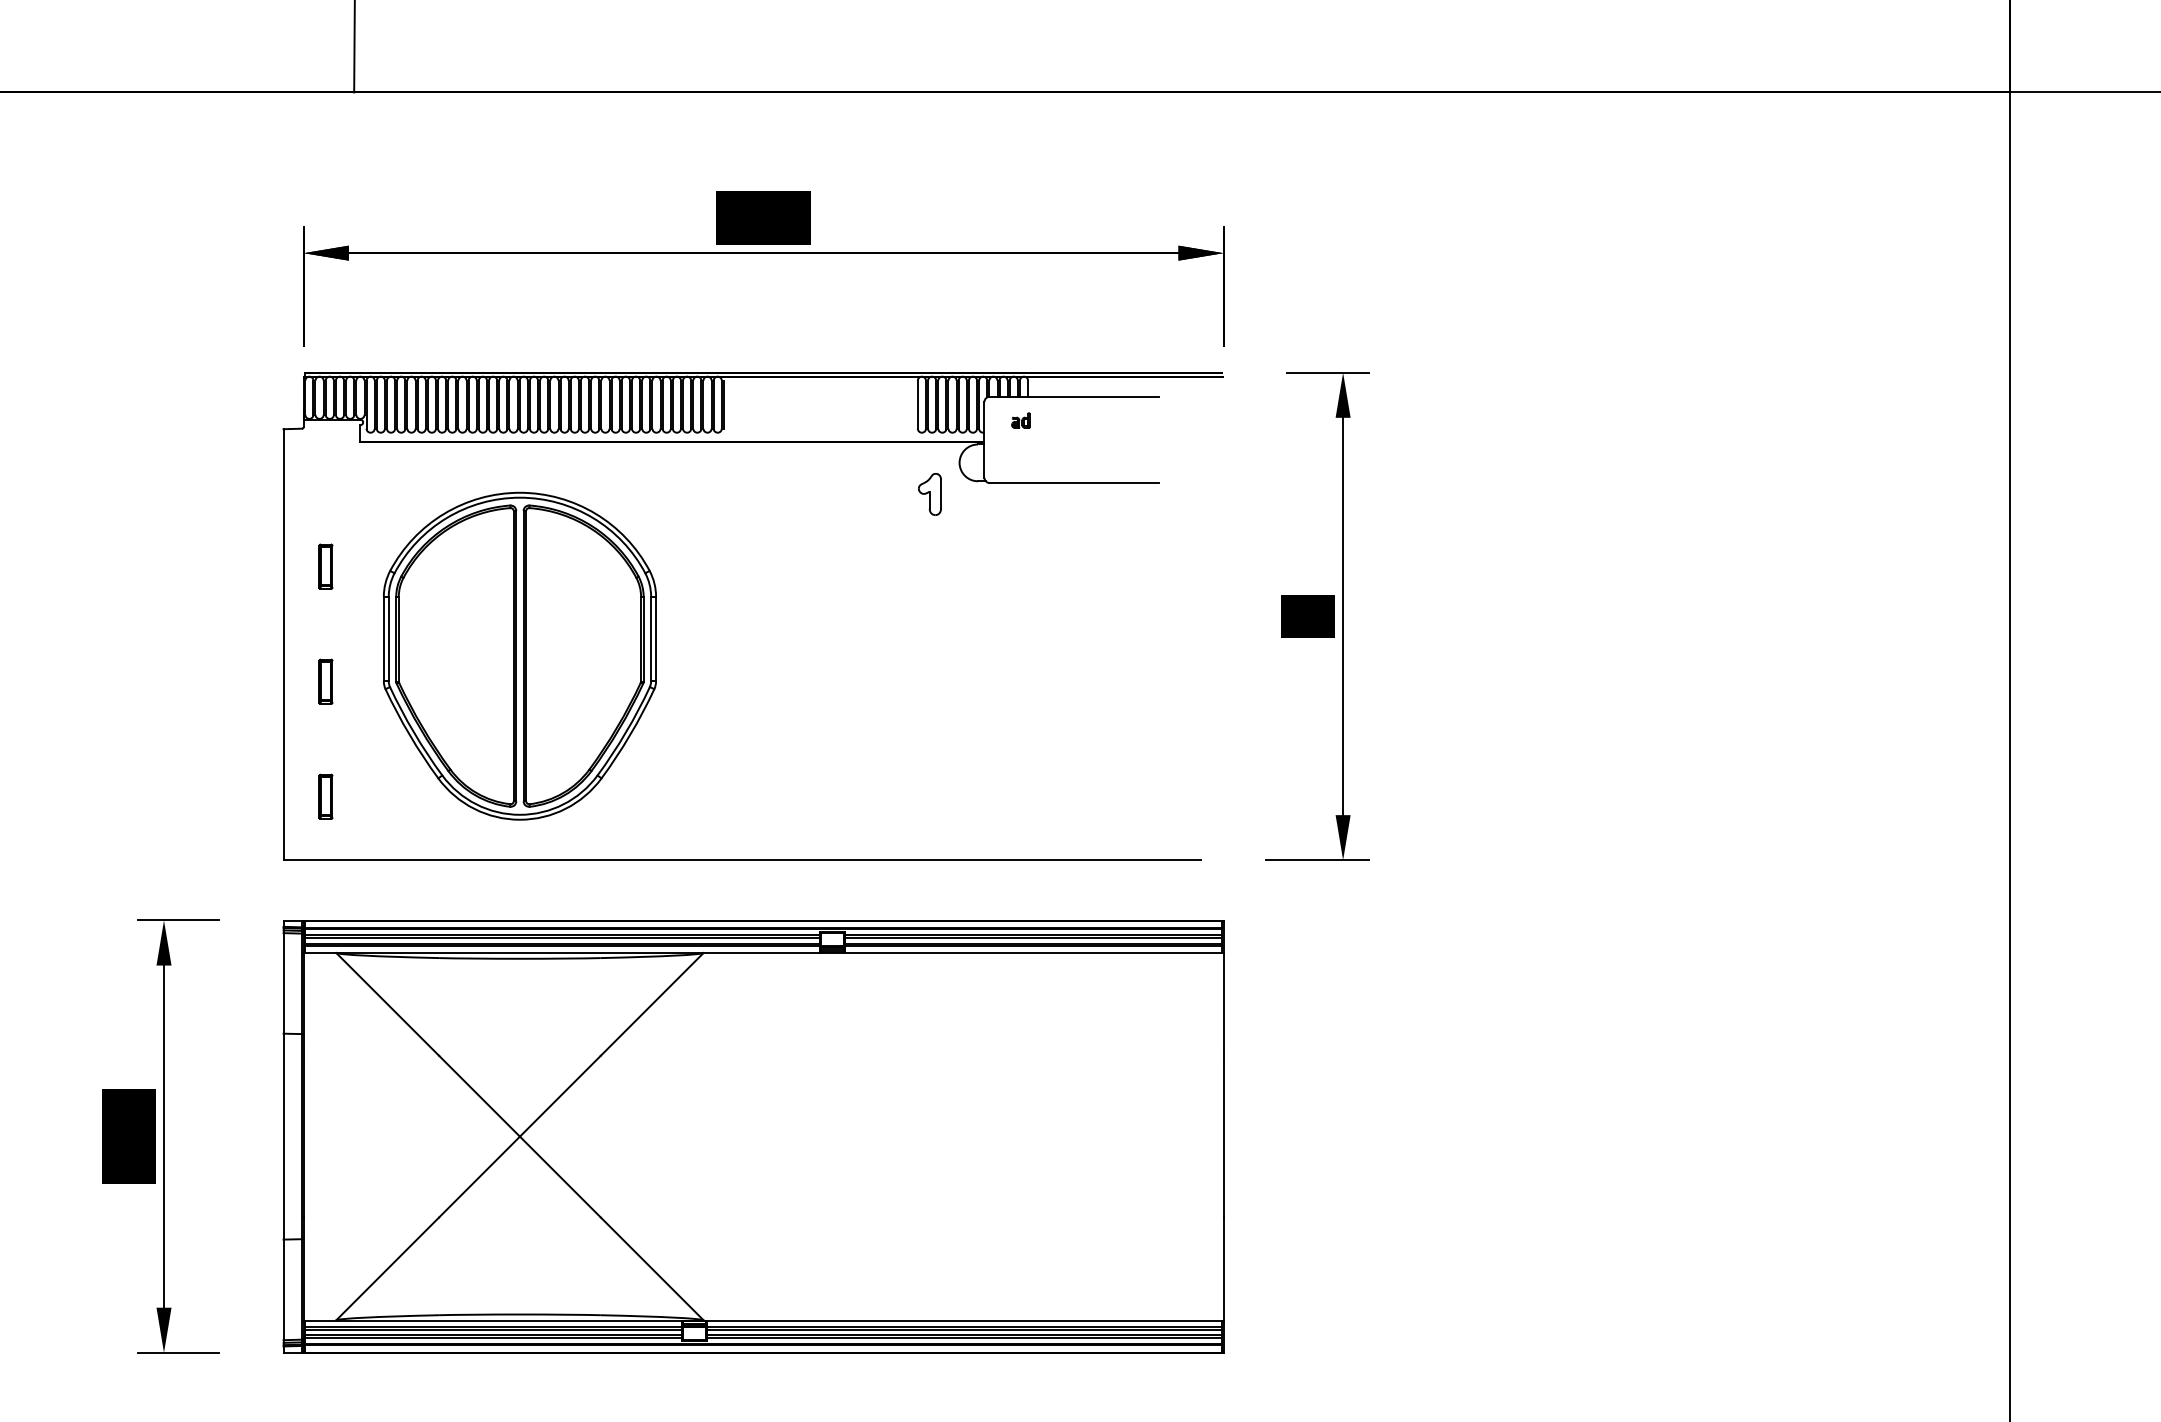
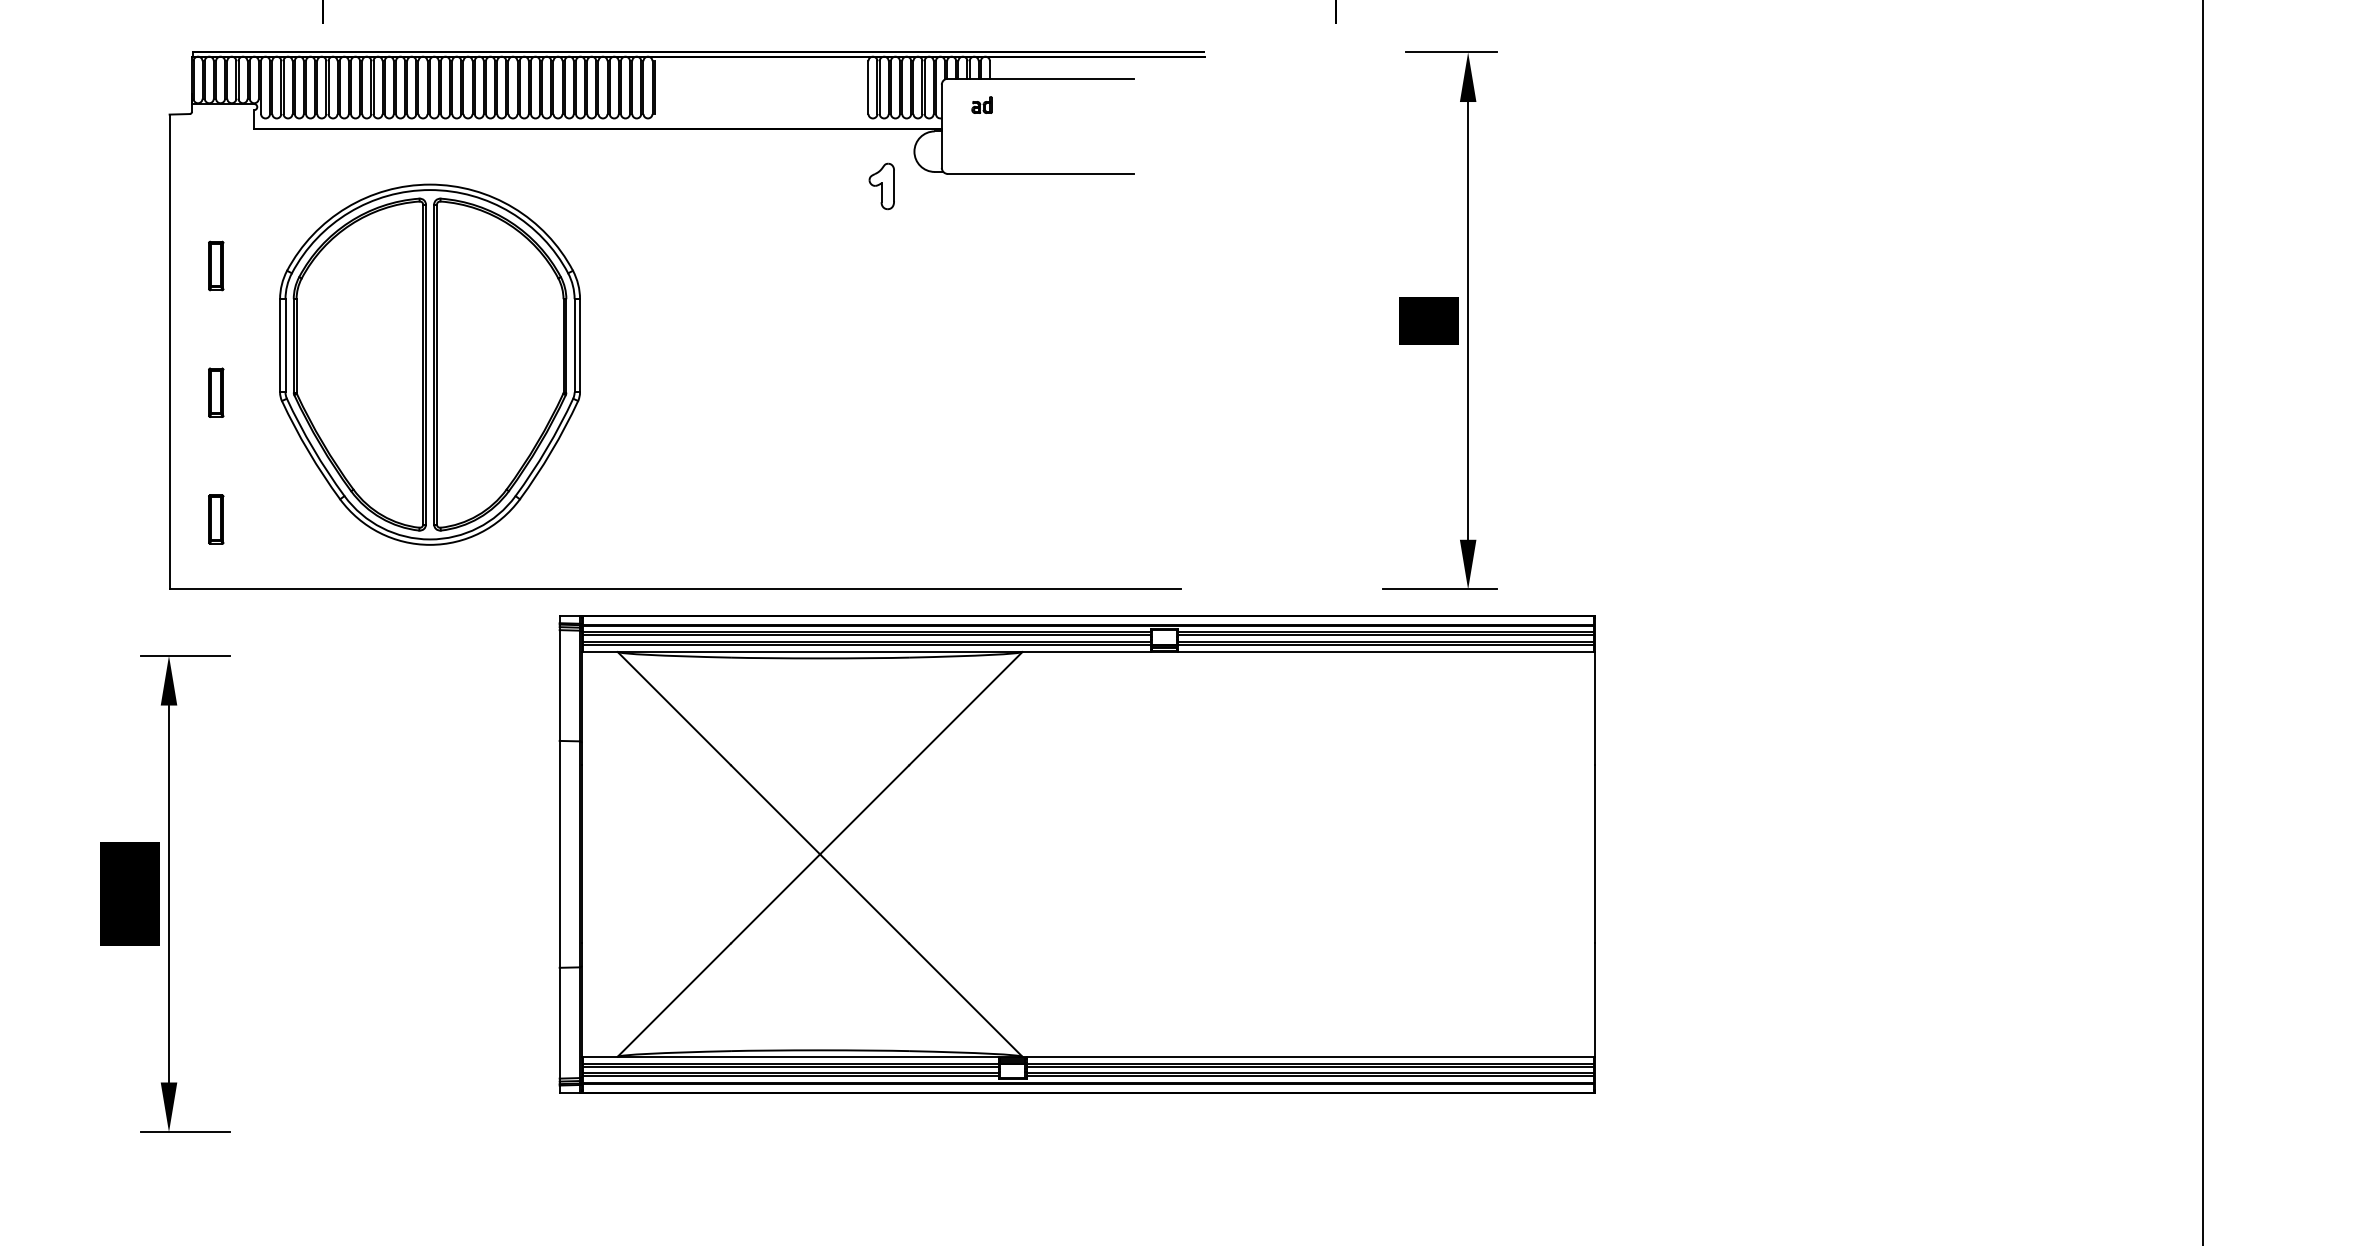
part: (656, 616) -> (580, 320), moved
part: (753, 1136) -> (1077, 854), moved

